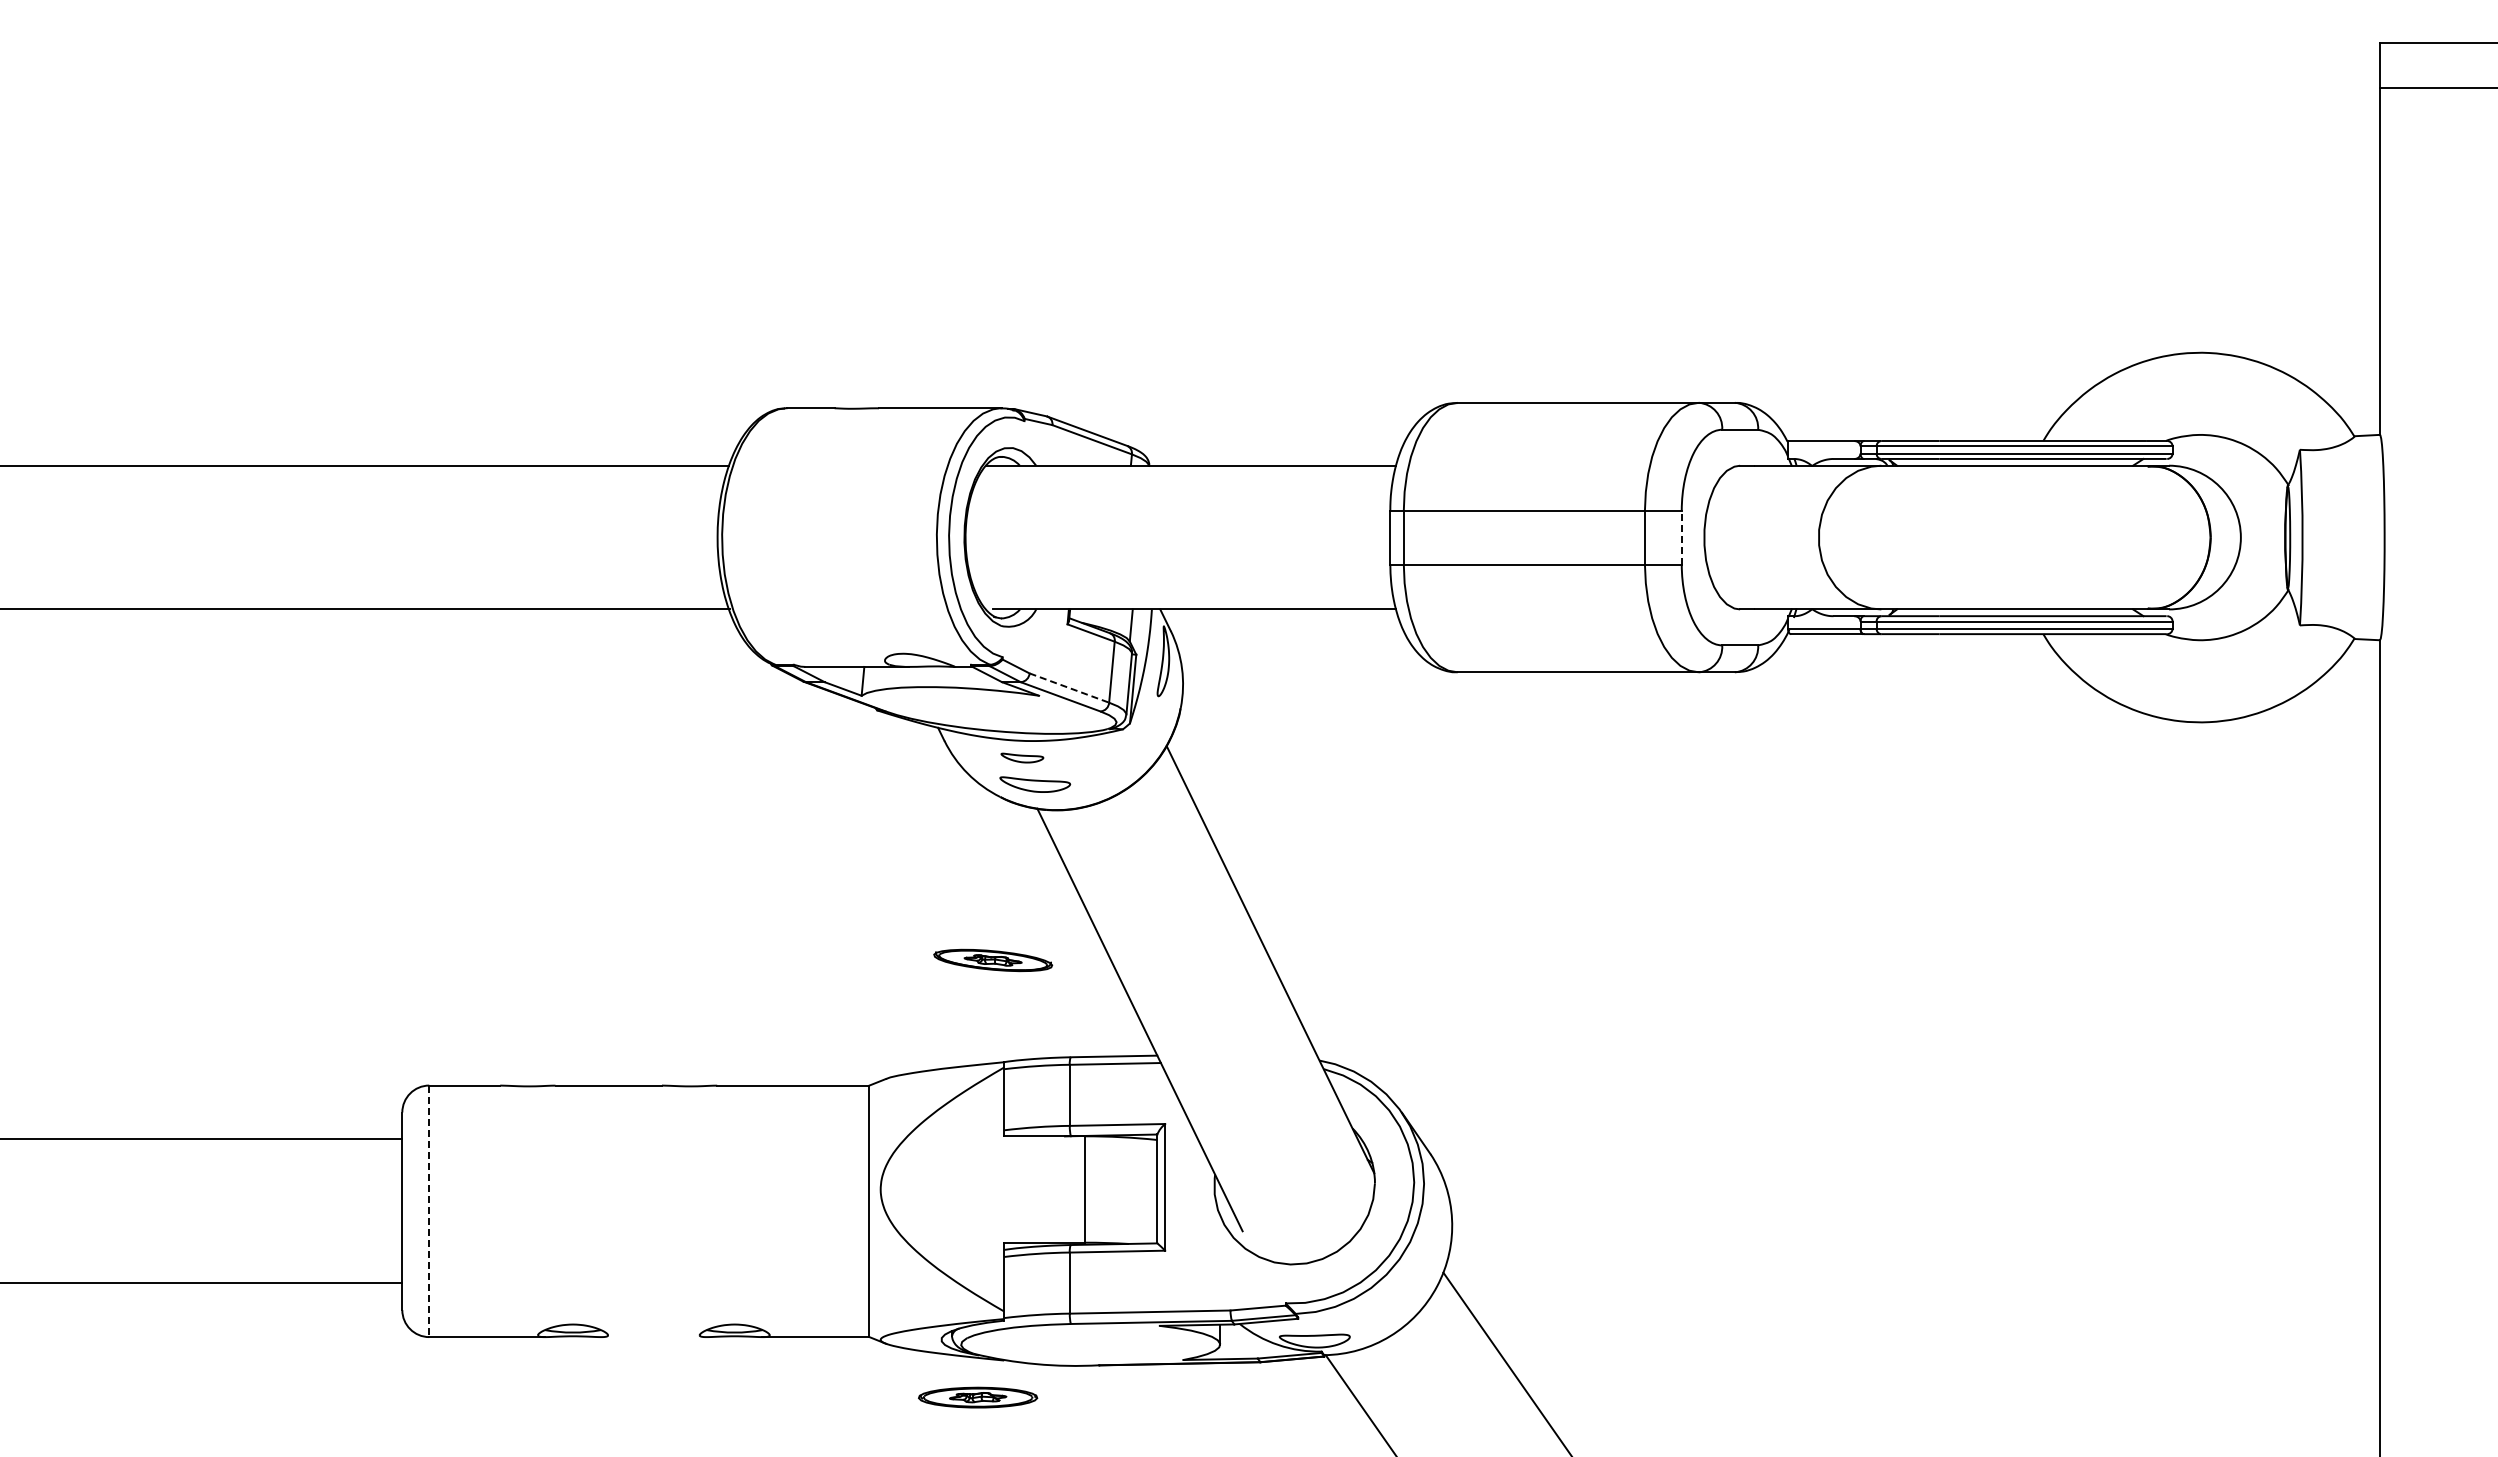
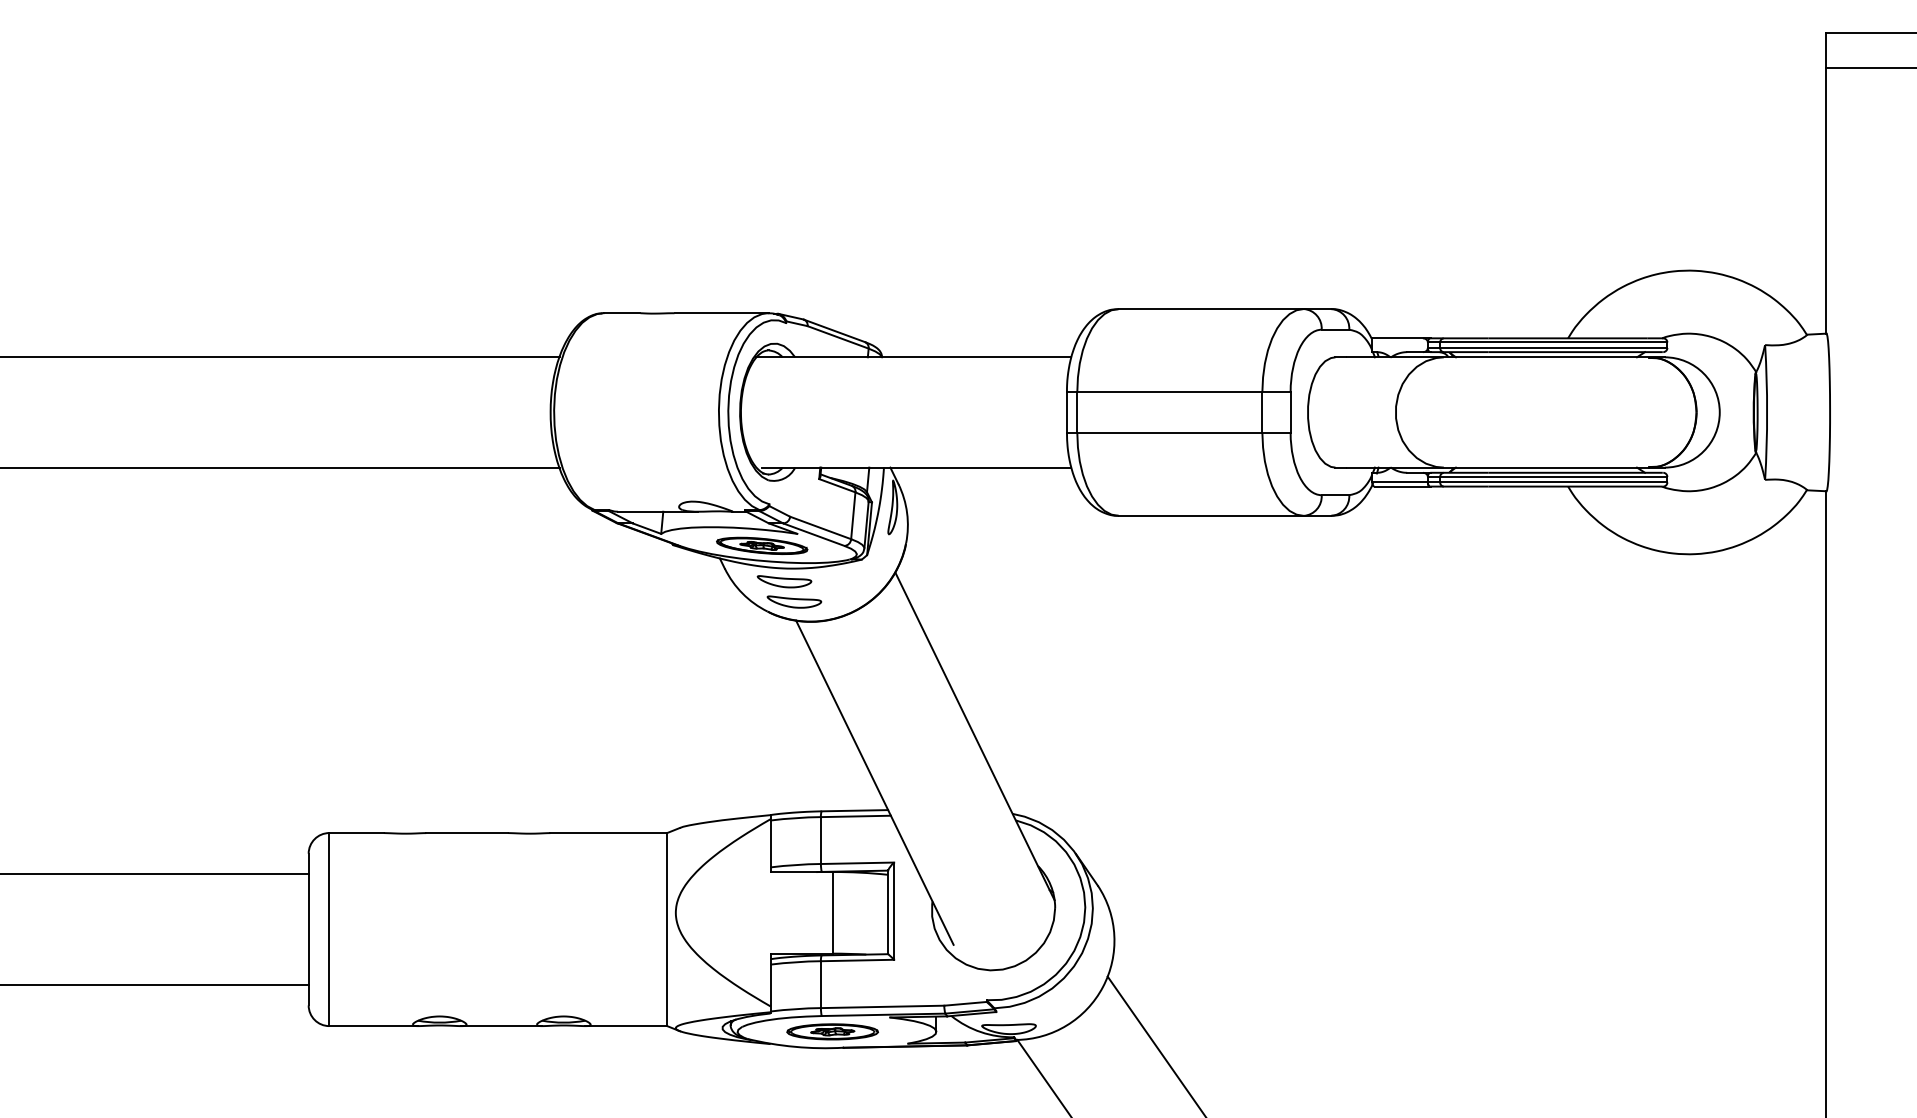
line: (1681, 537) -> (1290, 412), dashed -> solid
line: (1069, 688) -> (820, 528), dashed -> solid
part: (1022, 757) -> (784, 581), size x1.67
part: (993, 960) -> (762, 545), moved
line: (429, 1211) -> (329, 929), dashed -> solid
line: (653, 1337) -> (501, 1026), added
part: (978, 1397) -> (833, 1031), moved

